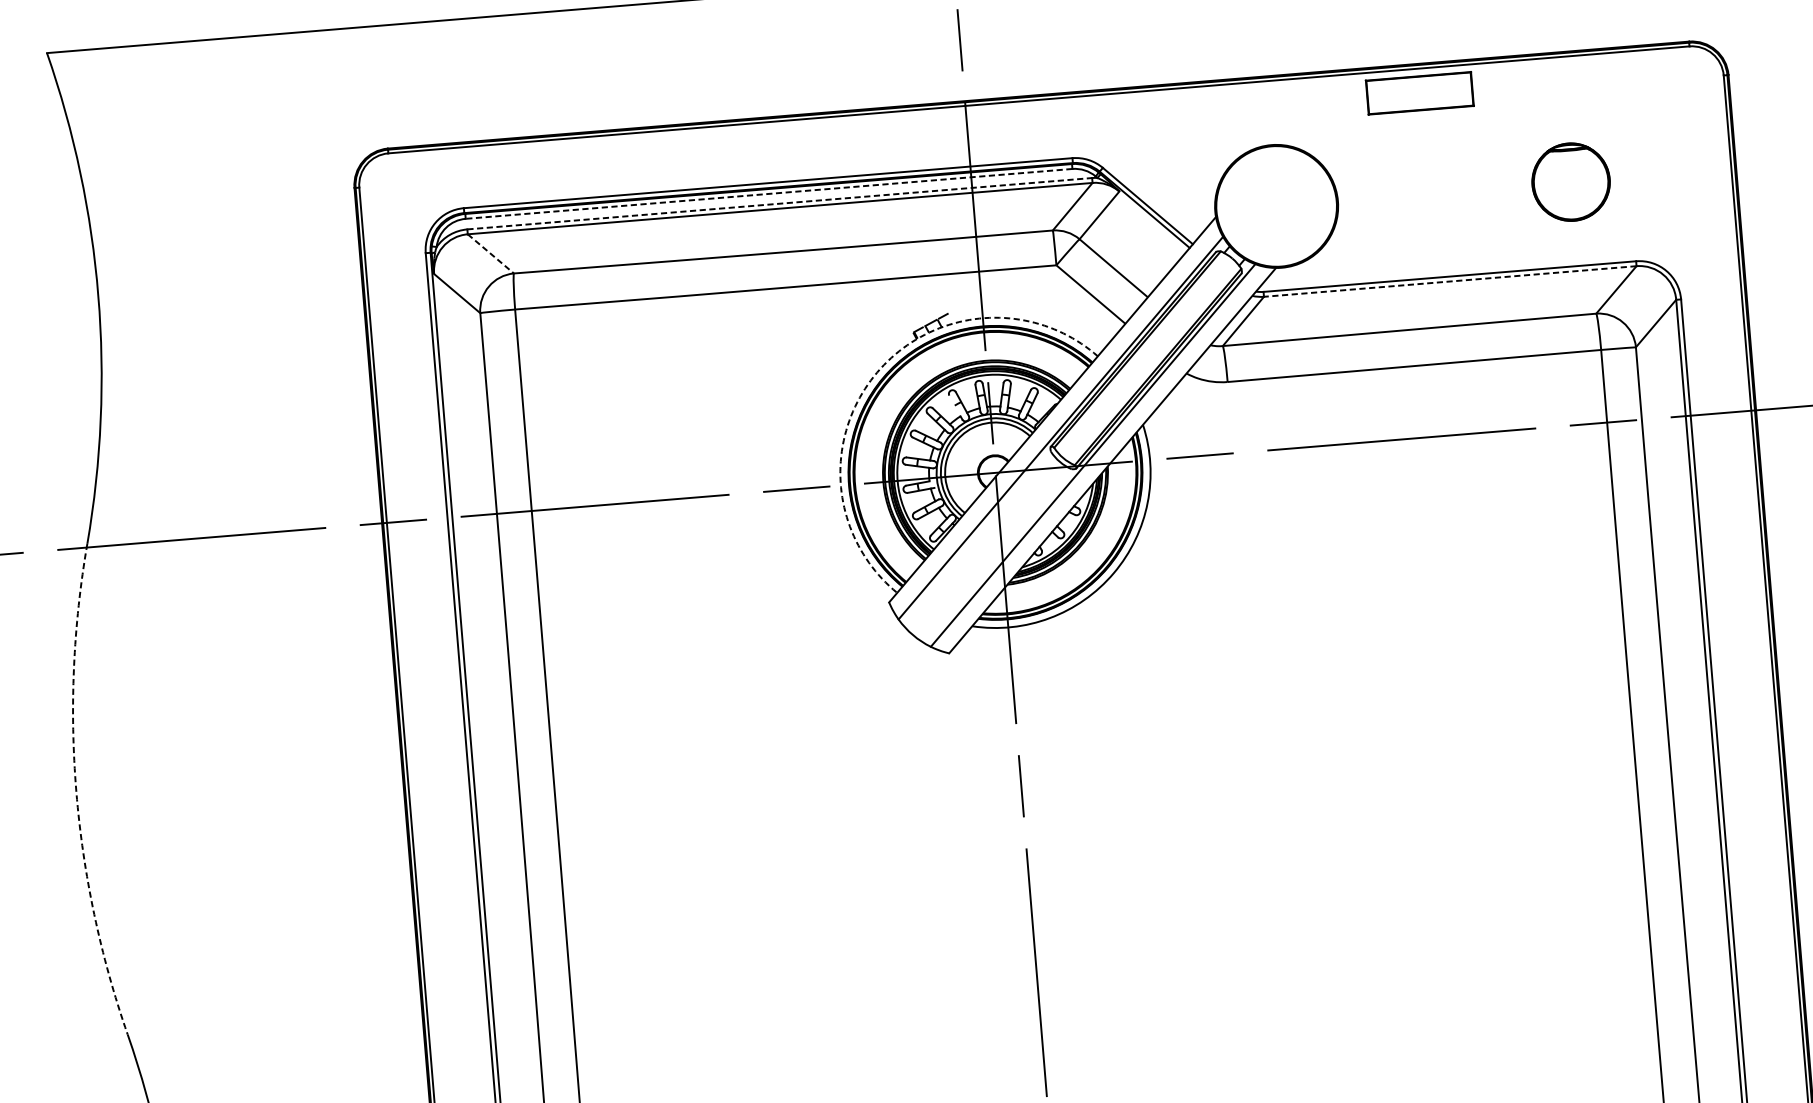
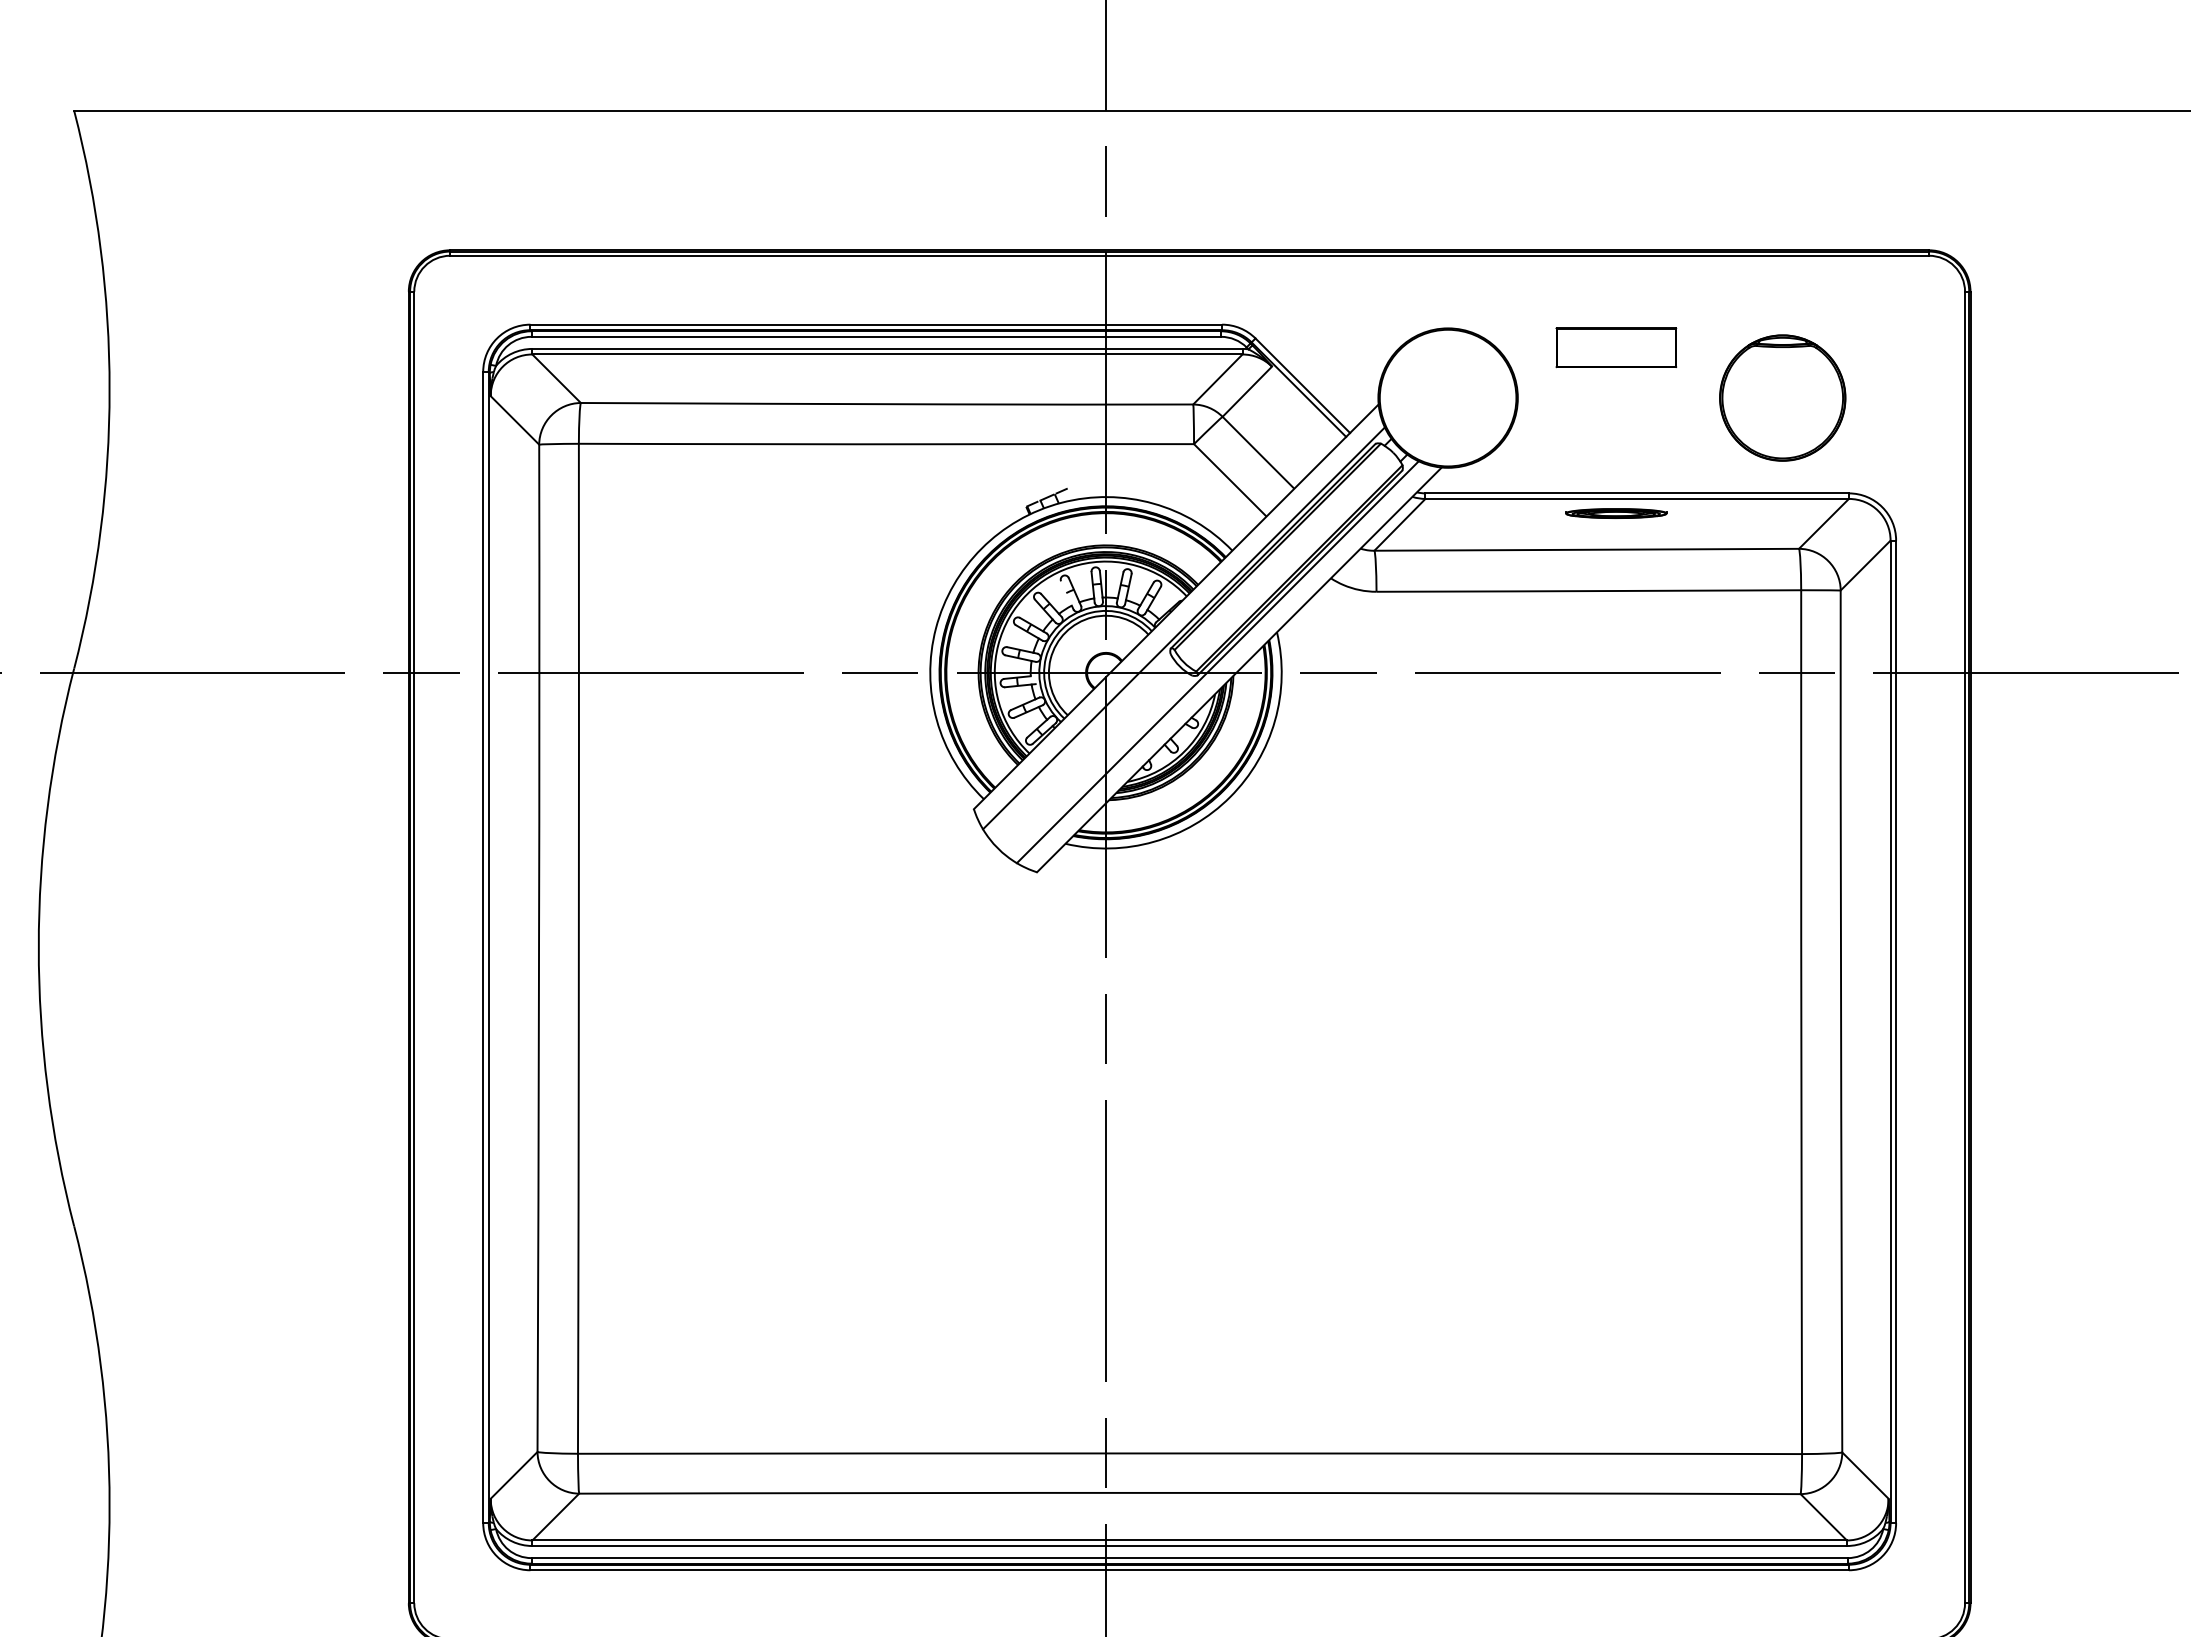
part: (1420, 93) -> (1616, 347), moved
part: (1570, 181) -> (1782, 397), size x1.43
line: (769, 193) -> (876, 336), dashed -> solid
line: (779, 203) -> (887, 348), dashed -> solid
line: (490, 254) -> (556, 379), dashed -> solid
line: (1450, 281) -> (1637, 498), dashed -> solid
part: (1433, 295) -> (1616, 513), added
arc: (876, 372) -> (981, 548), dashed -> solid
arc: (76, 791) -> (38, 947), dashed -> solid

